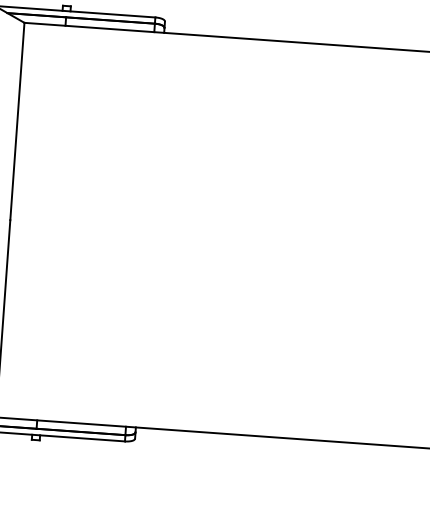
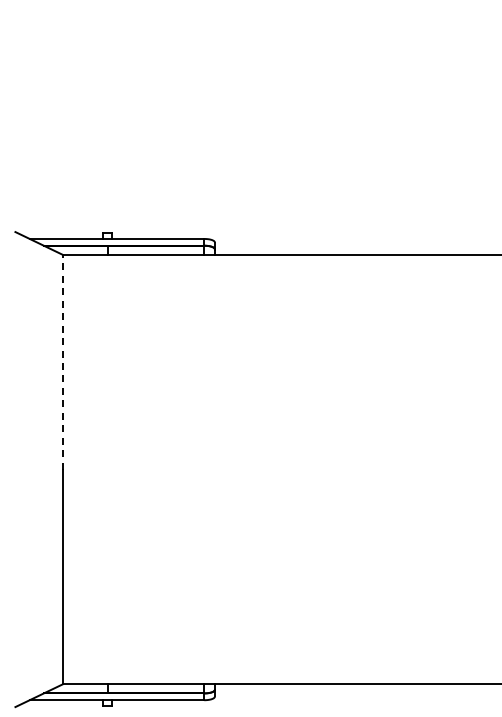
line: (17, 120) -> (63, 361), solid -> dashed

